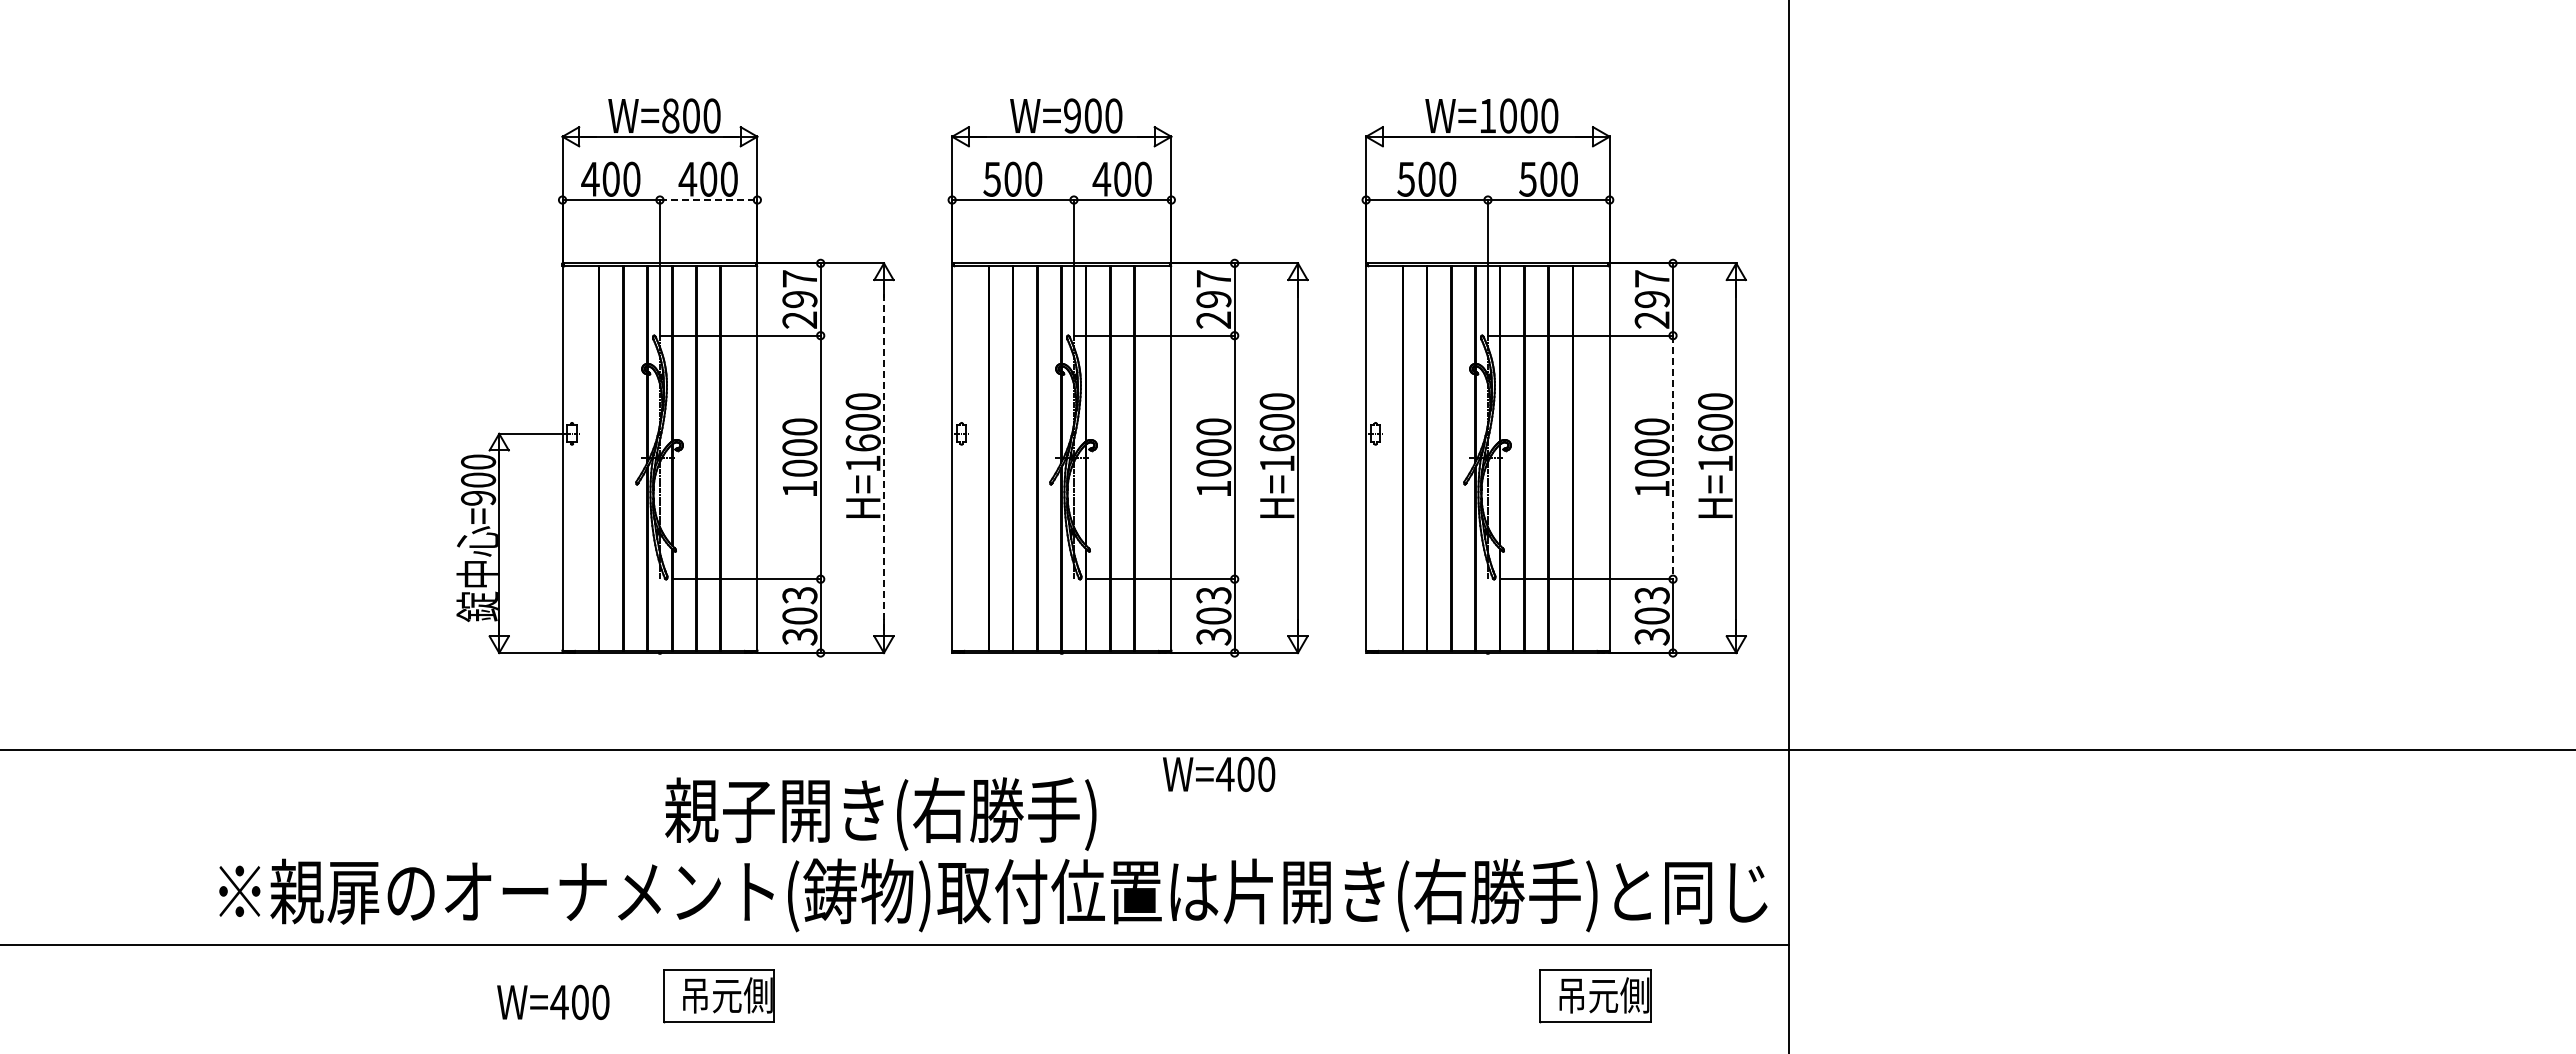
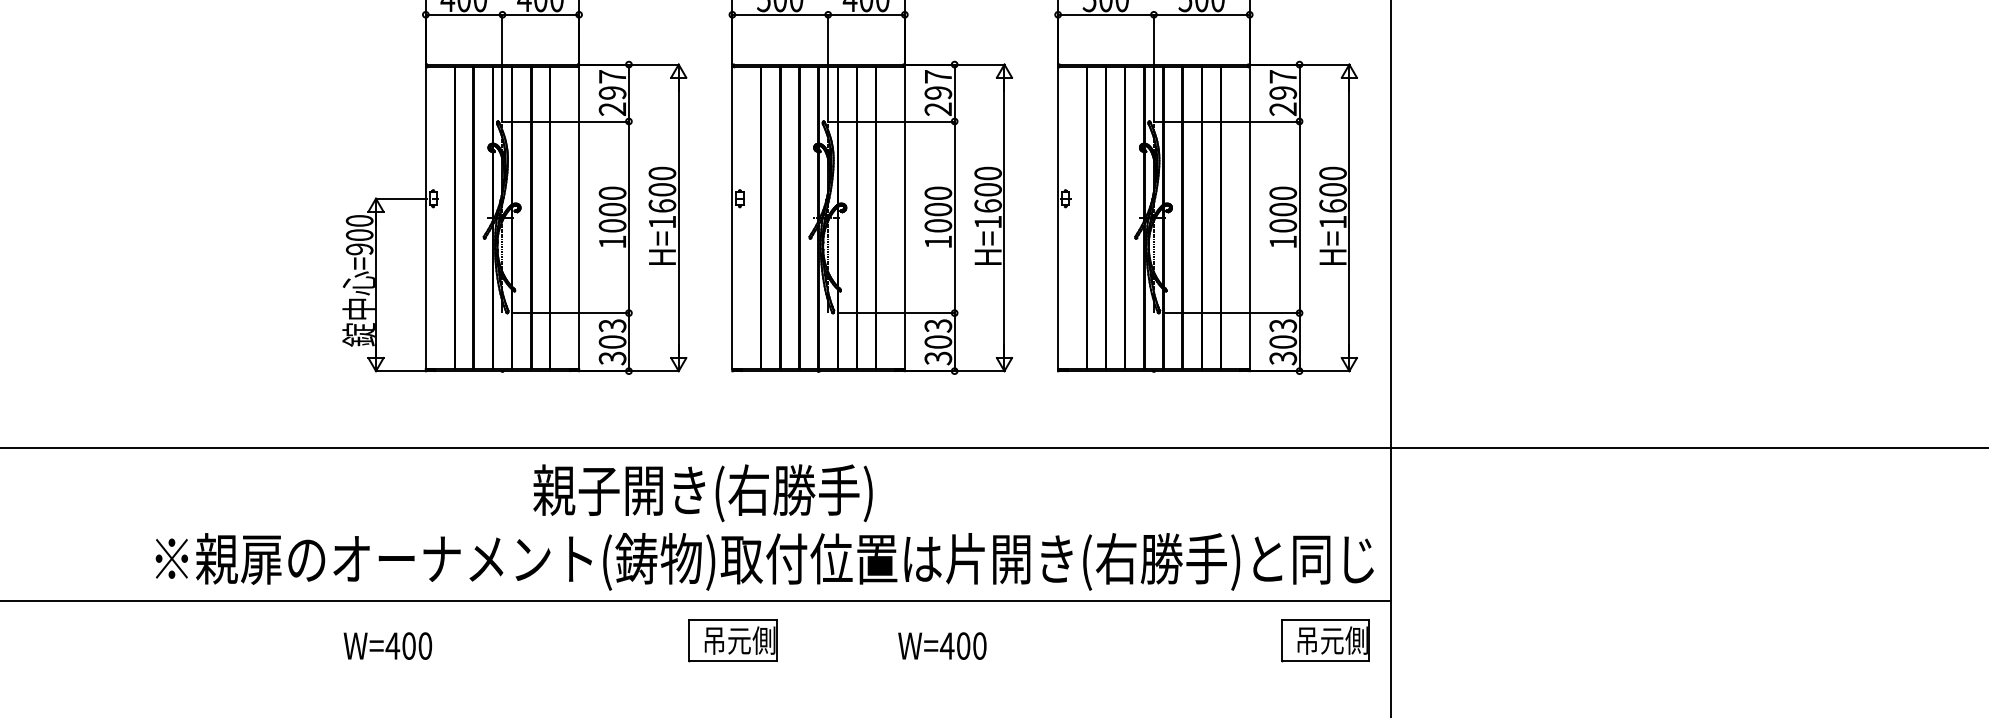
line: (708, 200) -> (540, 15), dashed -> solid
line: (1673, 457) -> (1299, 217), dashed -> solid
line: (884, 458) -> (679, 218), dashed -> solid
text: (1219, 773) -> (942, 645), moved
text: (880, 813) -> (702, 492), moved
part: (718, 996) -> (732, 641), moved
part: (1595, 996) -> (1325, 641), moved
text: (553, 1001) -> (388, 645), moved

